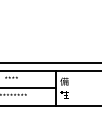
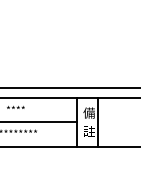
line: (70, 87) -> (97, 121), added

